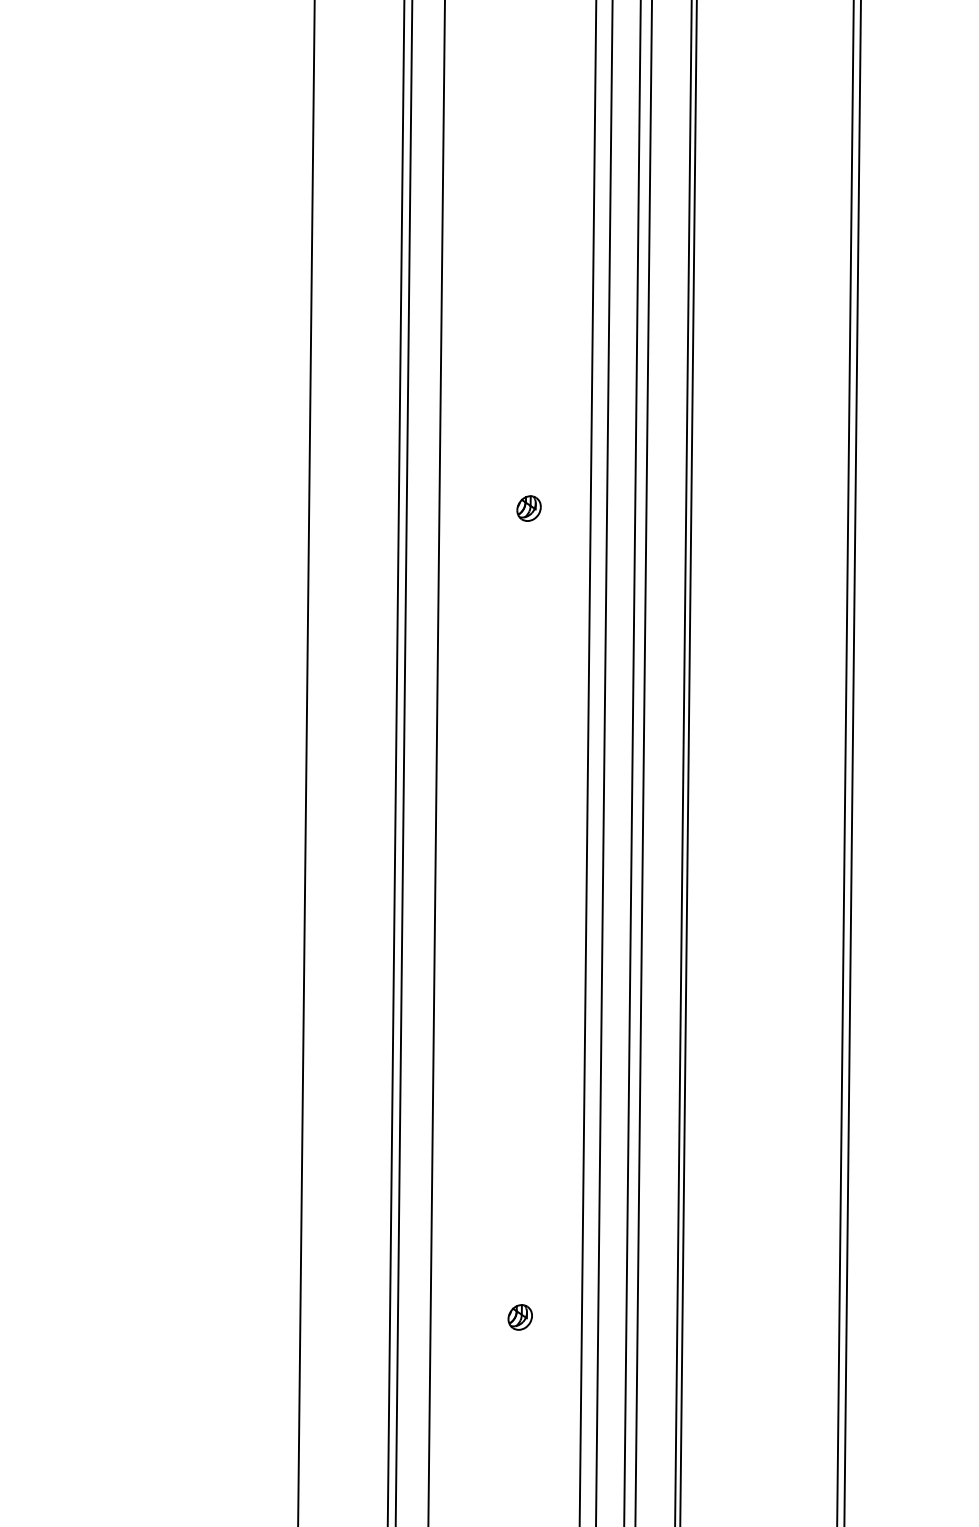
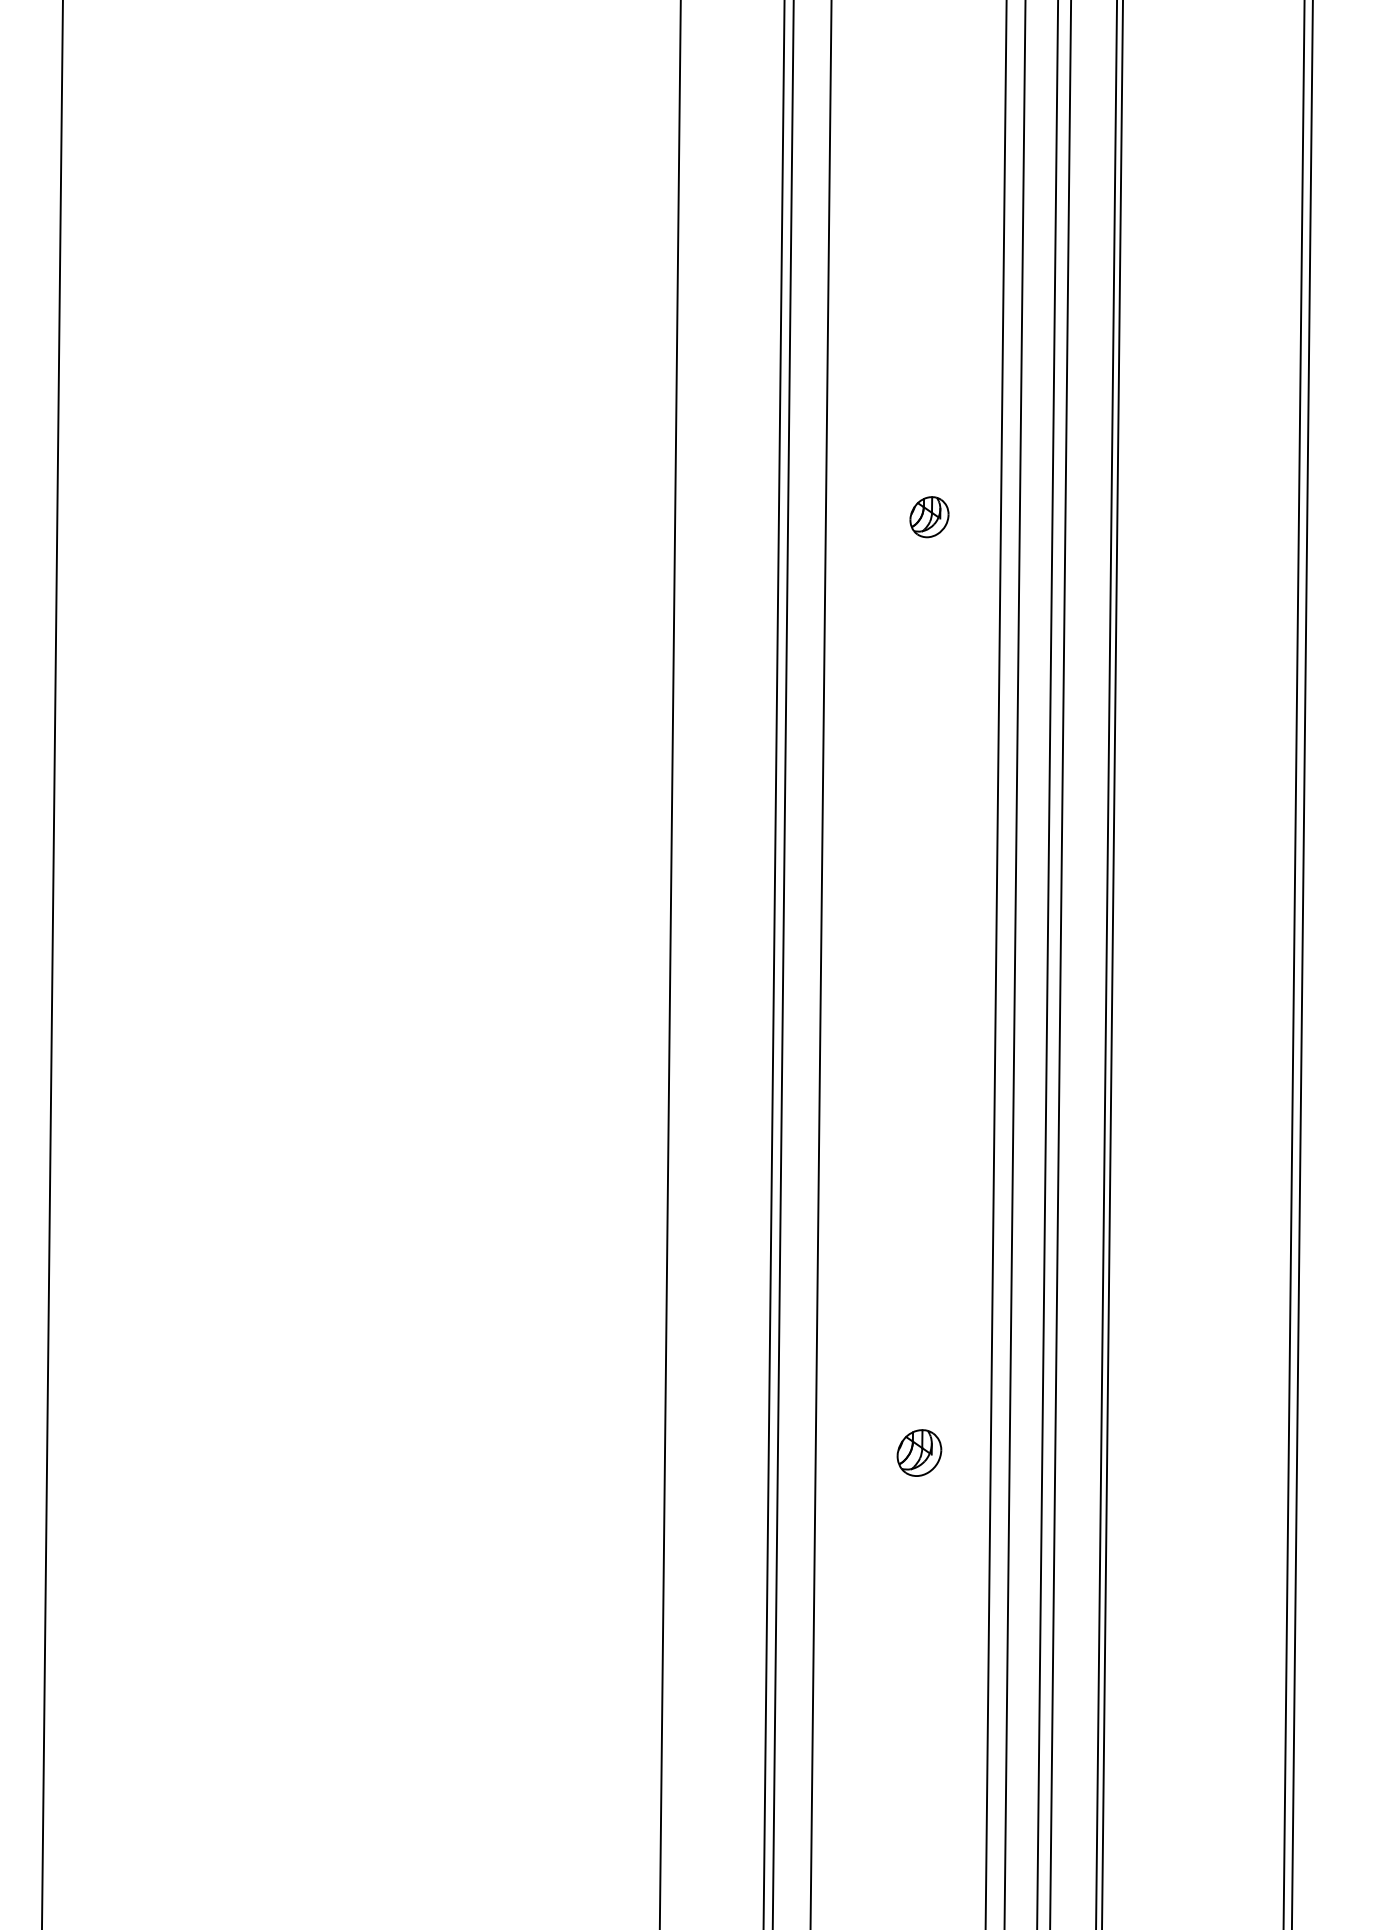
part: (528, 508) -> (929, 517), size x1.4
part: (520, 1317) -> (919, 1453), size x1.6

